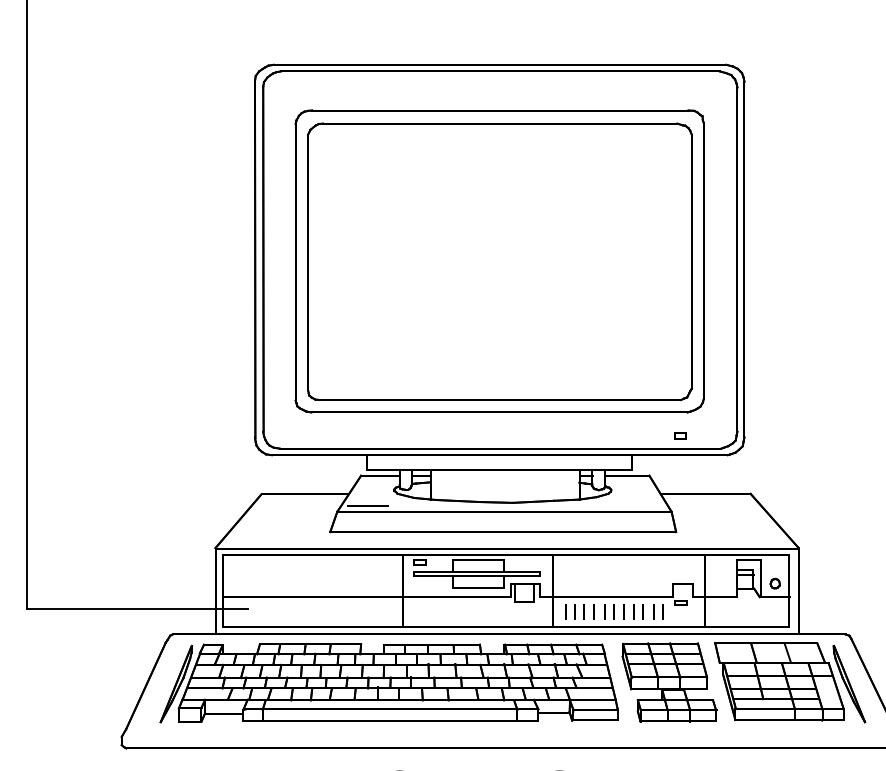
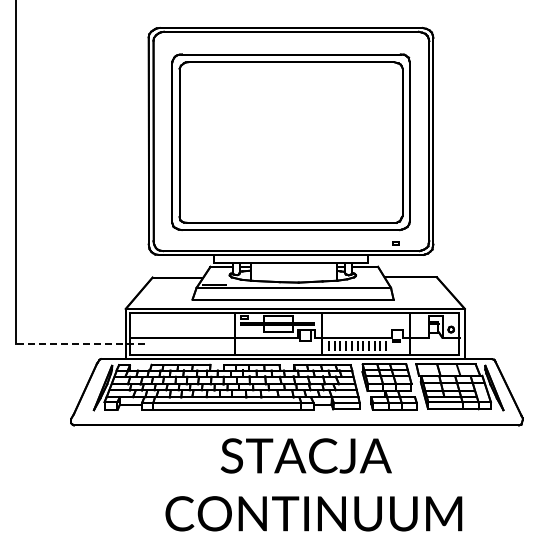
line: (137, 609) -> (80, 344), solid -> dashed

